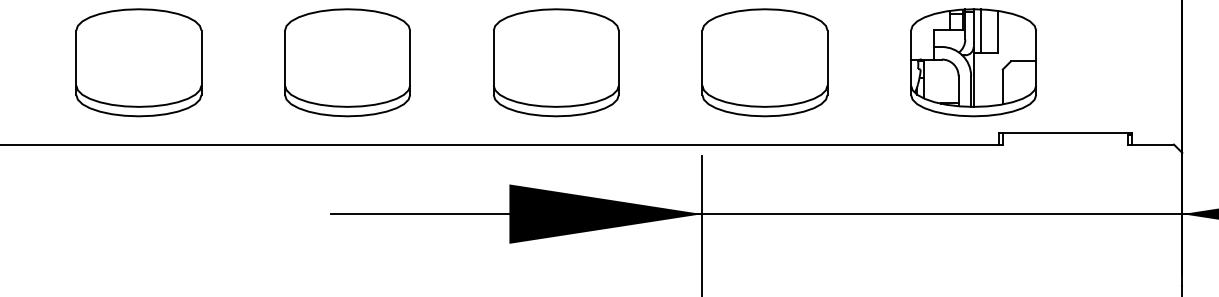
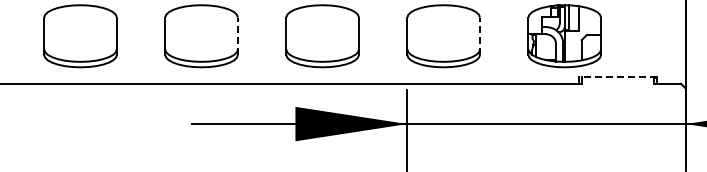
line: (409, 63) -> (237, 36), solid -> dashed
line: (826, 63) -> (479, 36), solid -> dashed
line: (1066, 133) -> (618, 77), solid -> dashed

